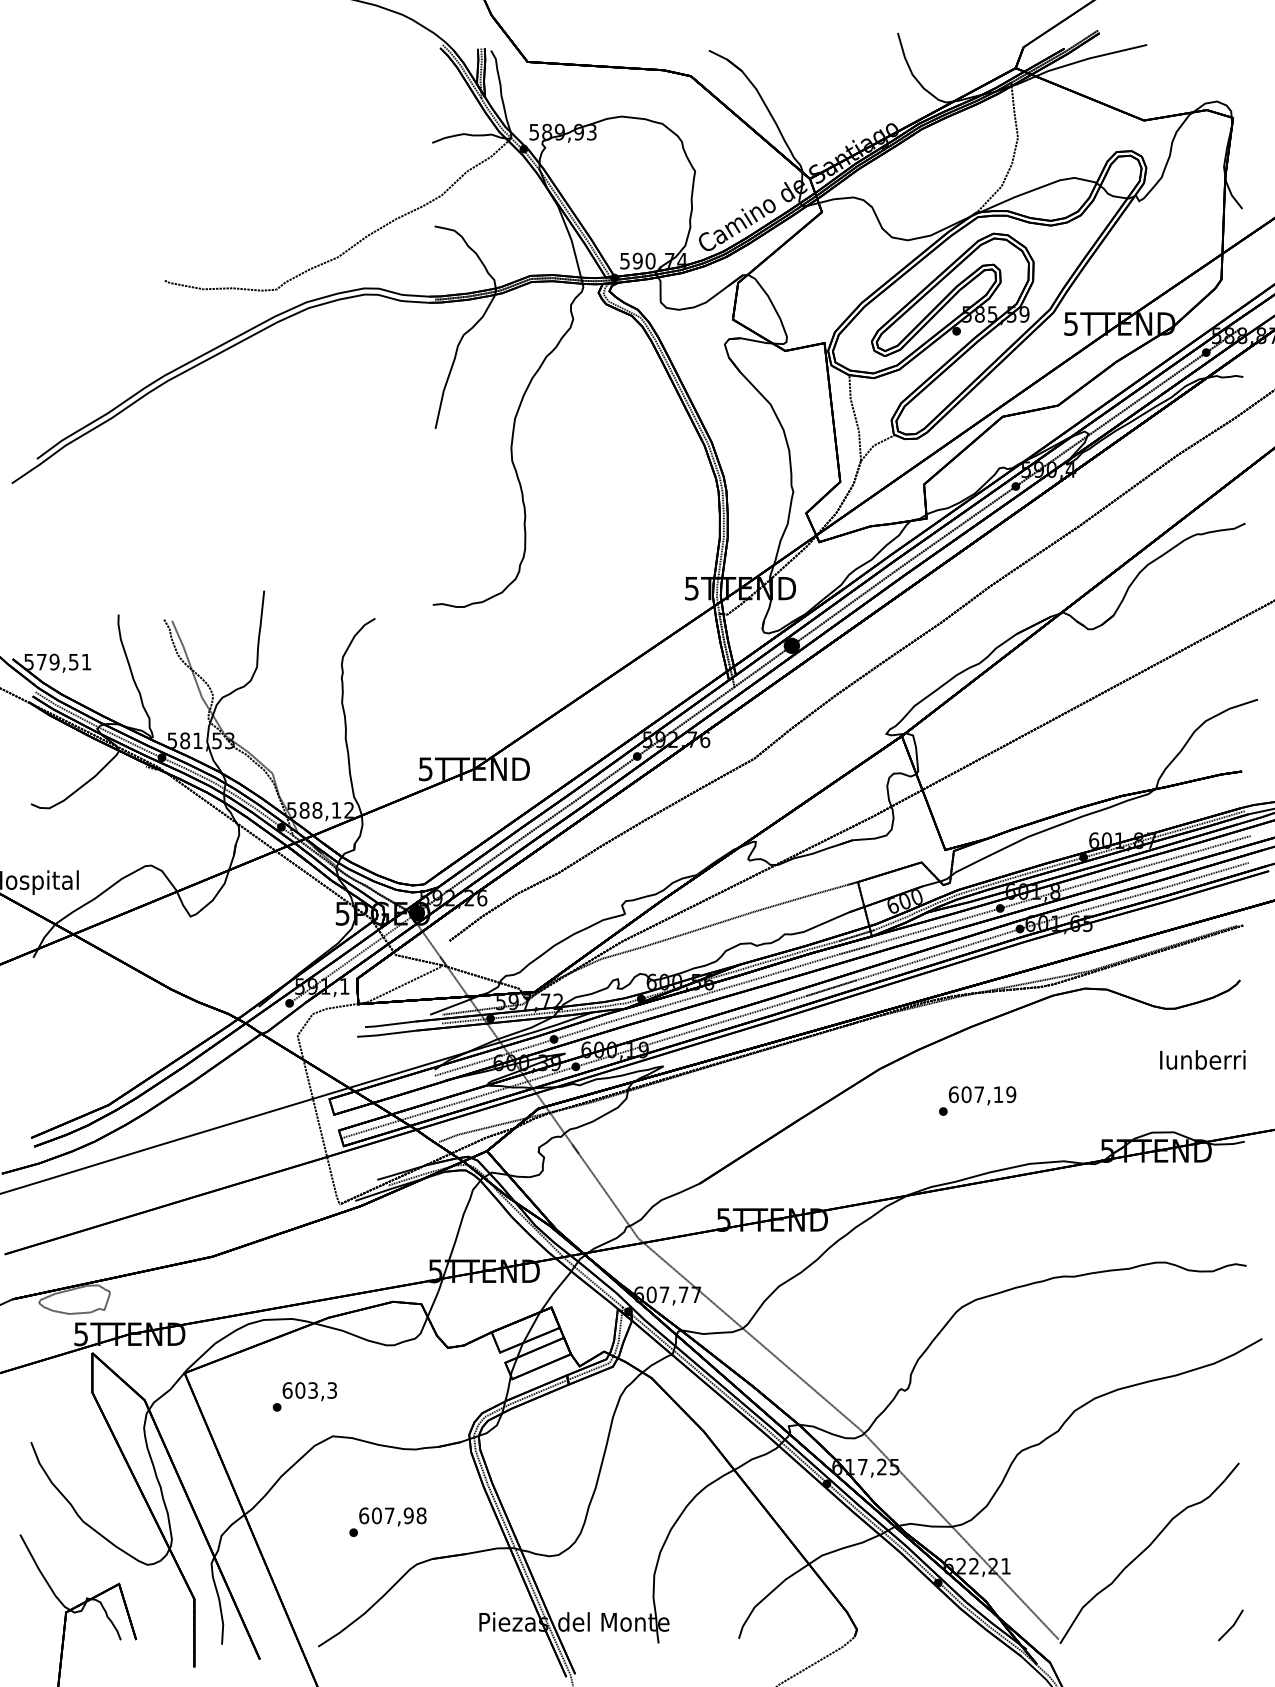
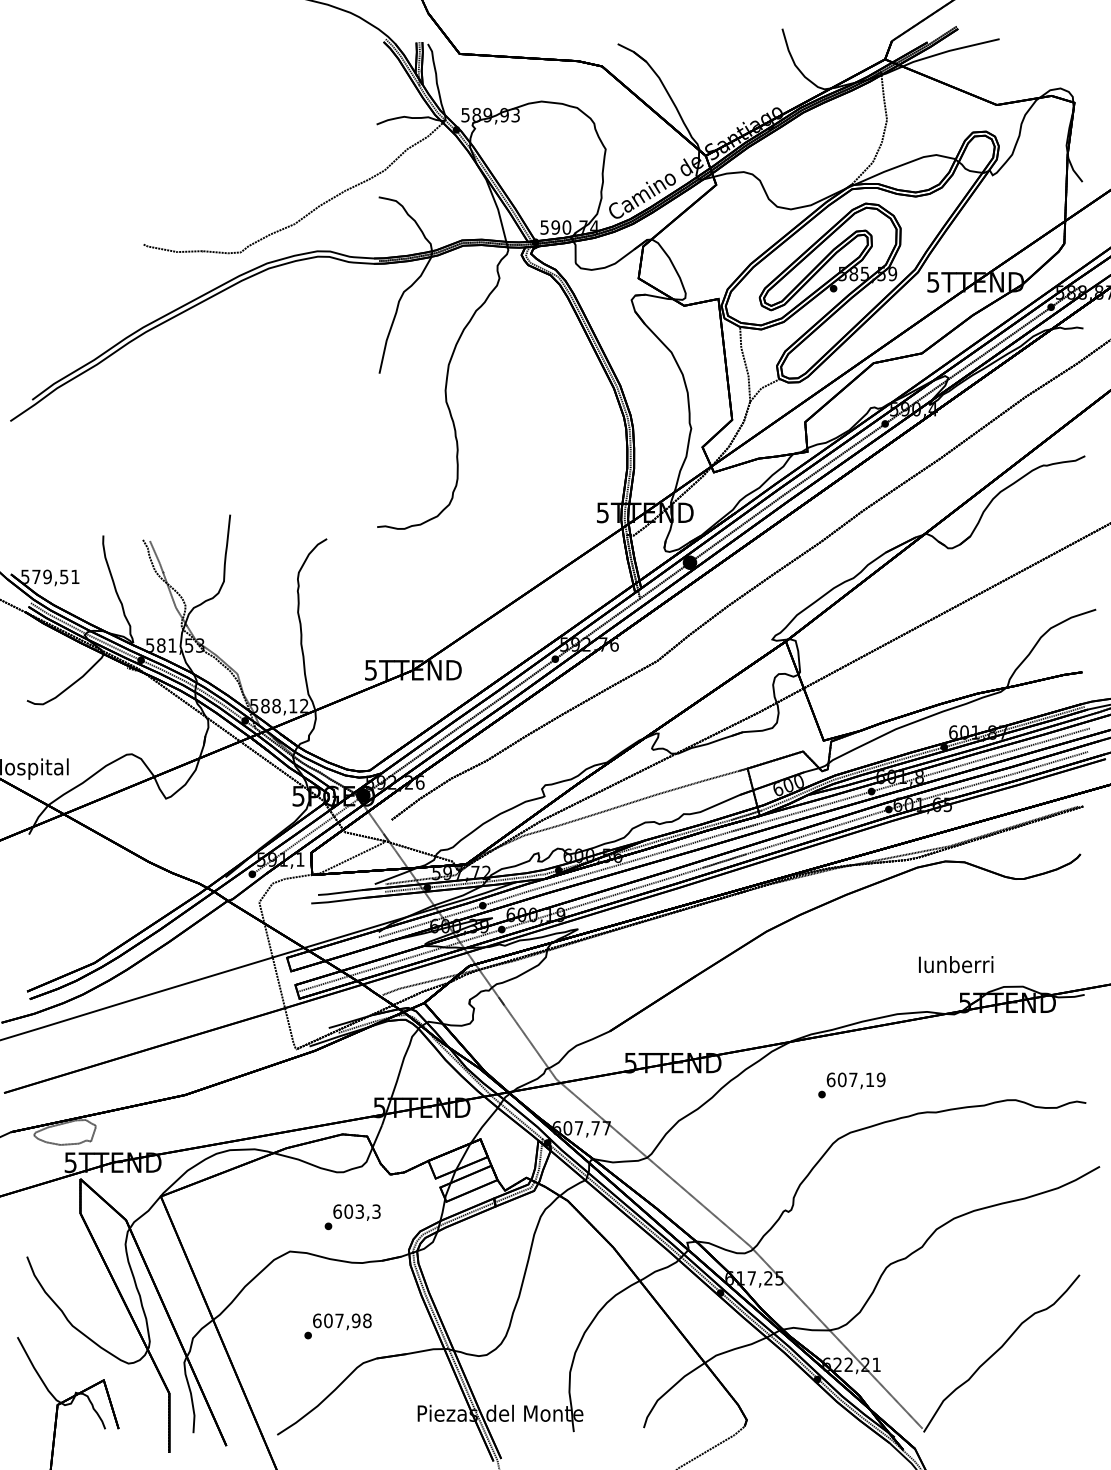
text: (1203, 1059) -> (956, 964), moved
text: (977, 1101) -> (851, 1085), moved
text: (304, 1397) -> (352, 1217), moved
part: (1230, 1625) -> (1072, 1416), removed

